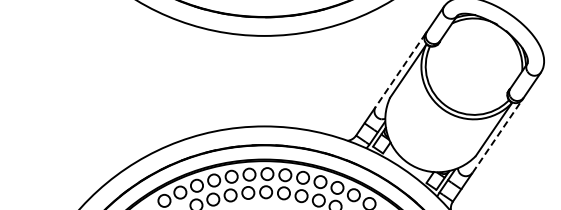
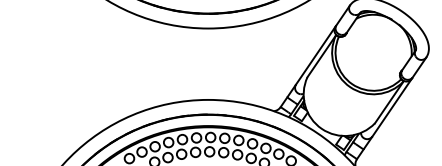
line: (400, 70) -> (315, 55), dashed -> solid
line: (497, 135) -> (392, 107), dashed -> solid

